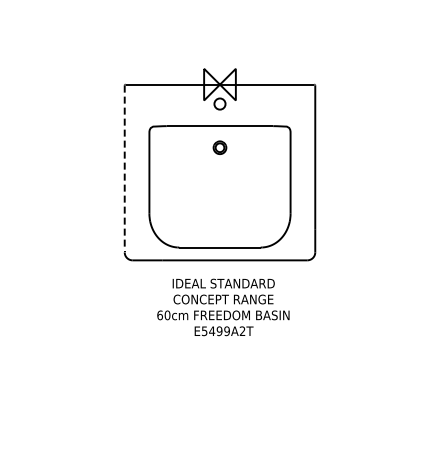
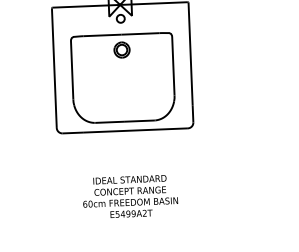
part: (219, 147) -> (121, 49), size x1.67
line: (124, 169) -> (54, 68), dashed -> solid
text: (223, 307) -> (130, 196), moved

